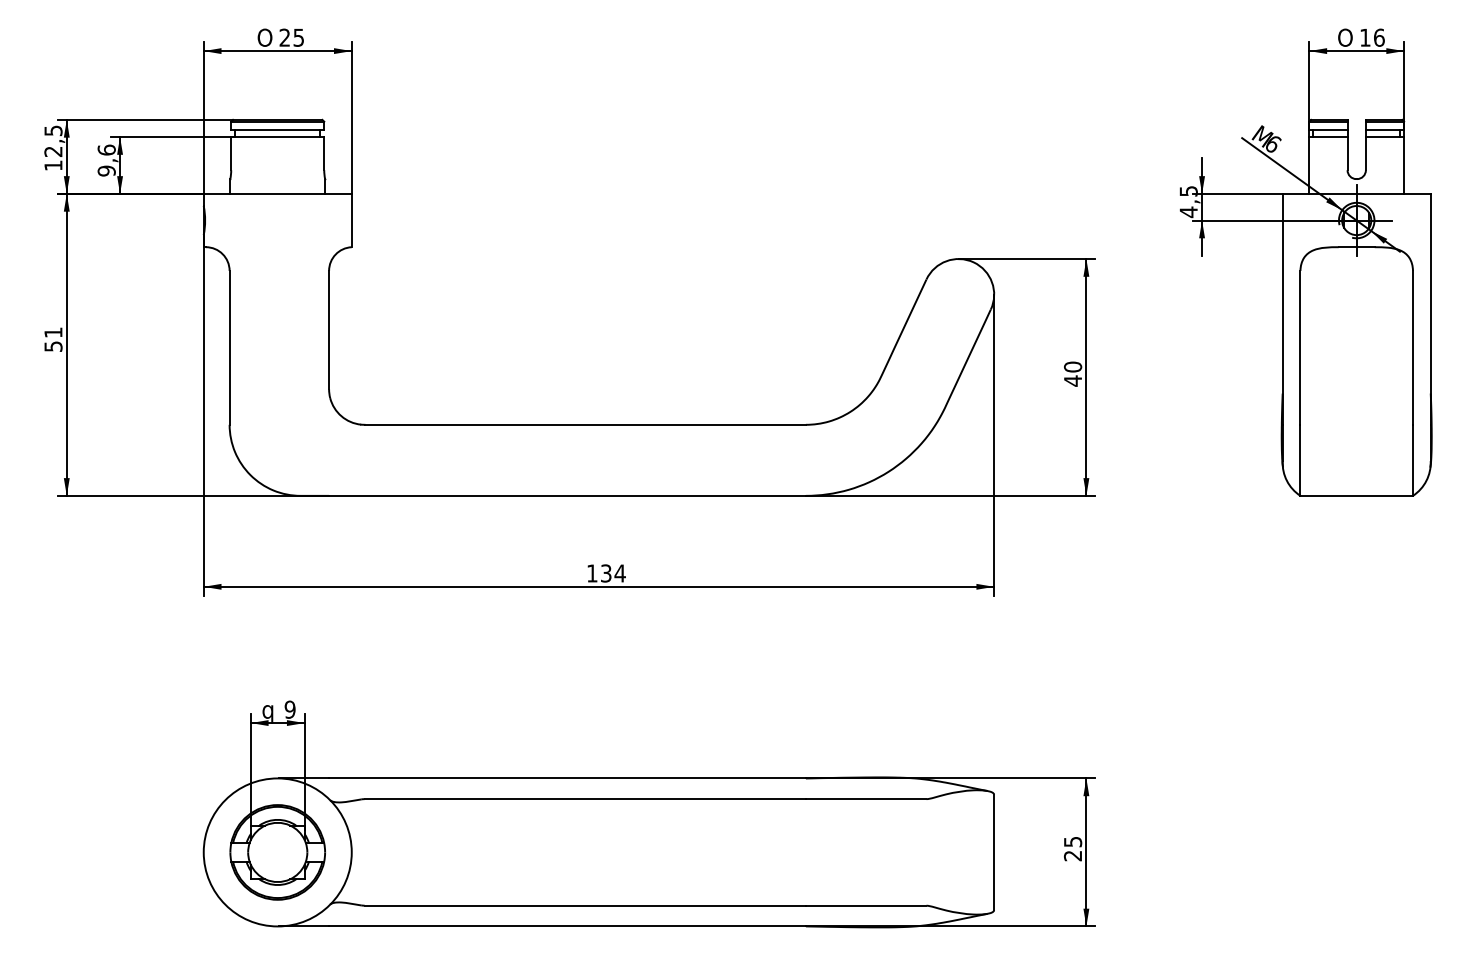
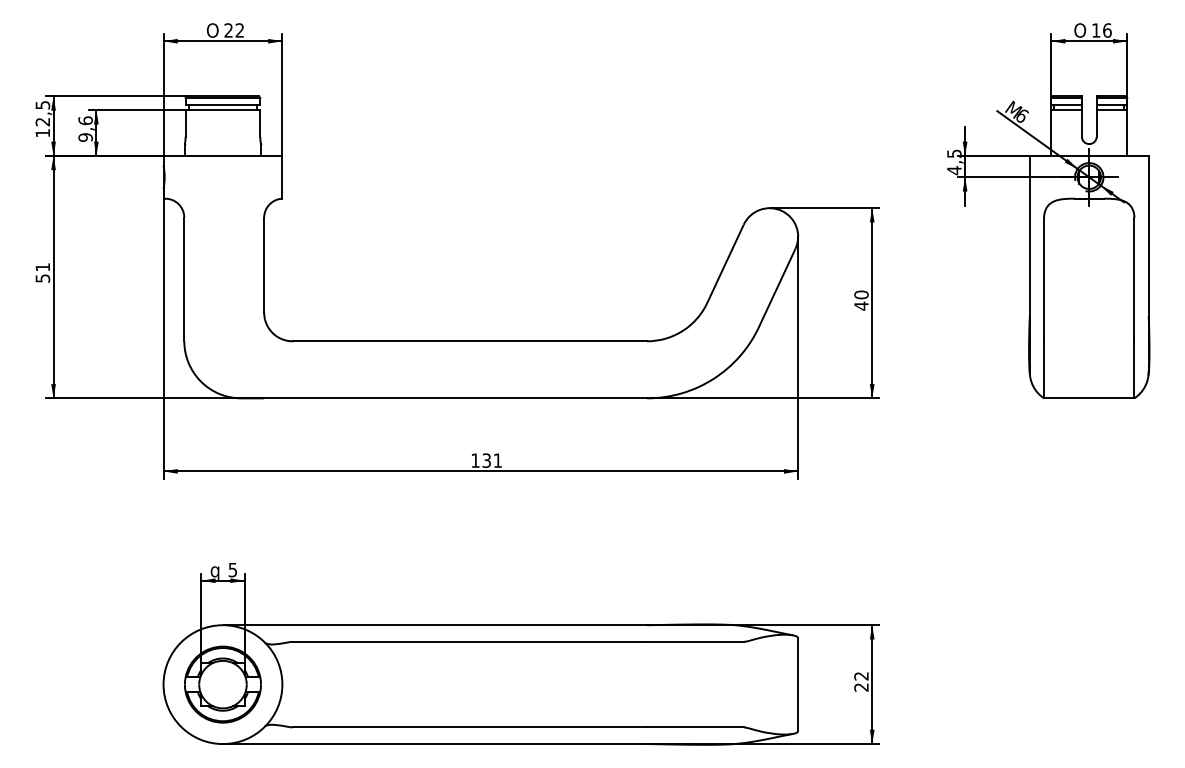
text: (298, 37) -> (239, 30), 25 -> 22
text: (619, 573) -> (497, 460), 134 -> 131
text: (289, 709) -> (232, 569), 9 -> 5
text: (1072, 842) -> (861, 676), 25 -> 22

